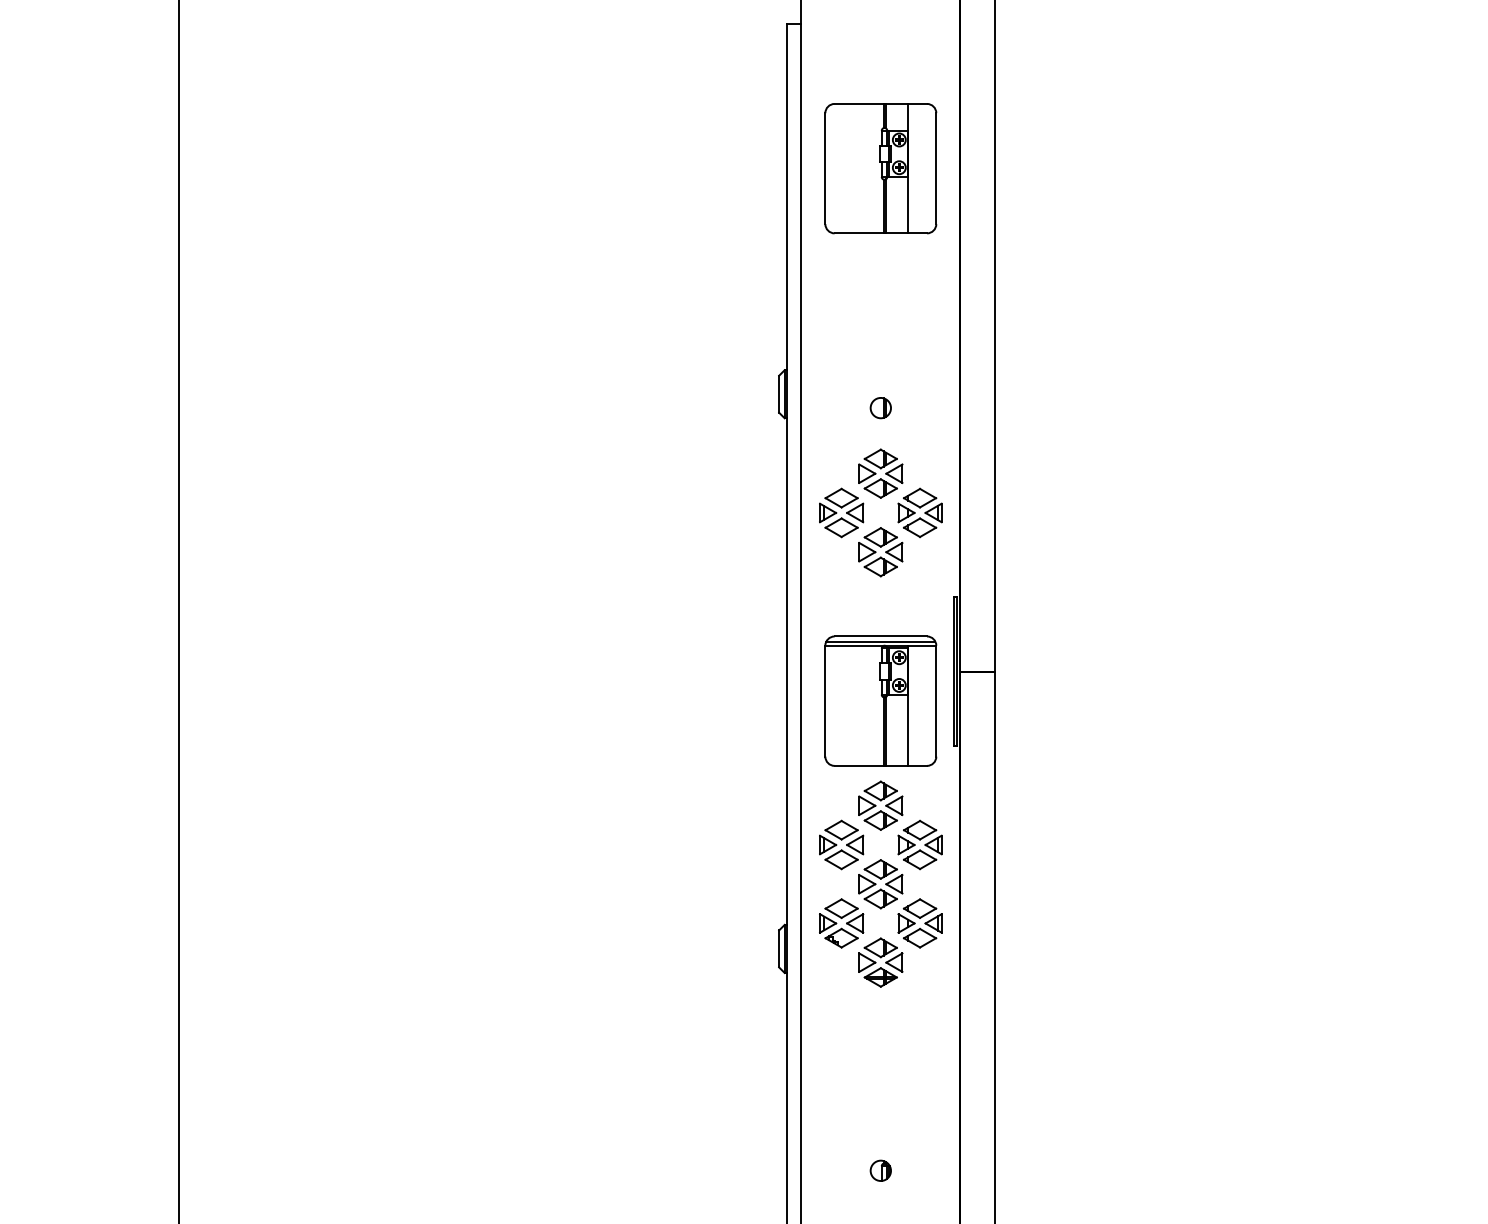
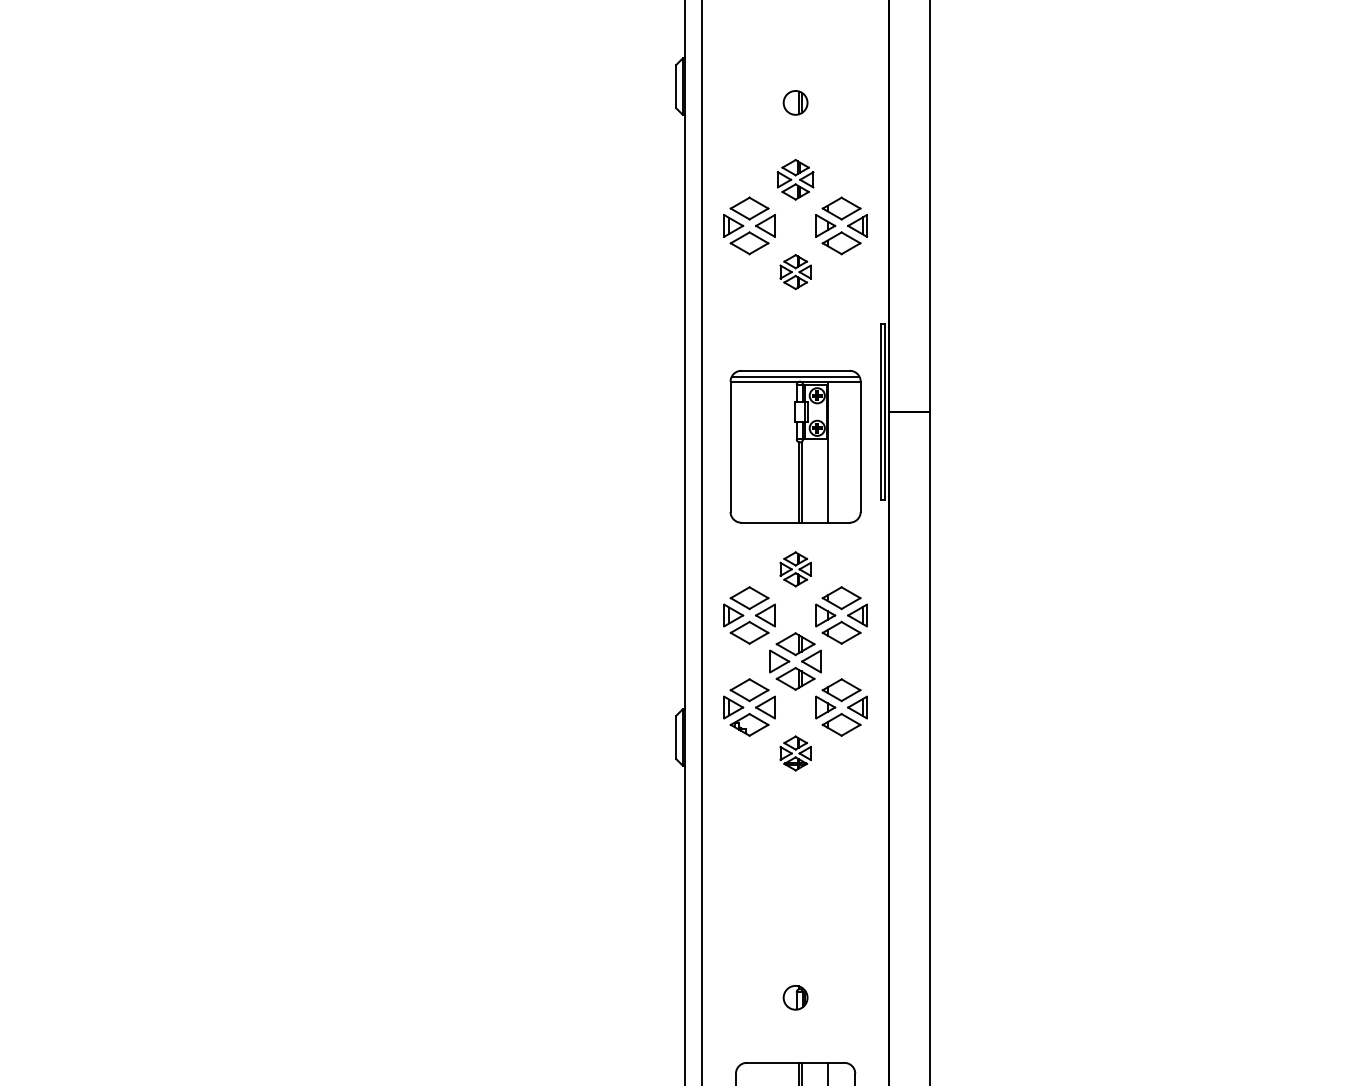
part: (880, 473) -> (795, 179), size x0.7
part: (880, 552) -> (795, 272), size x0.6
part: (880, 805) -> (795, 569), size x0.6
part: (880, 962) -> (795, 753), size x0.6

